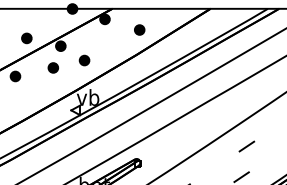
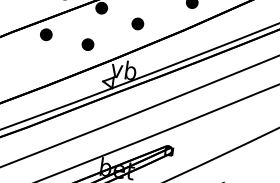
part: (84, 60) -> (137, 23), moved
part: (52, 67) -> (87, 44), moved

